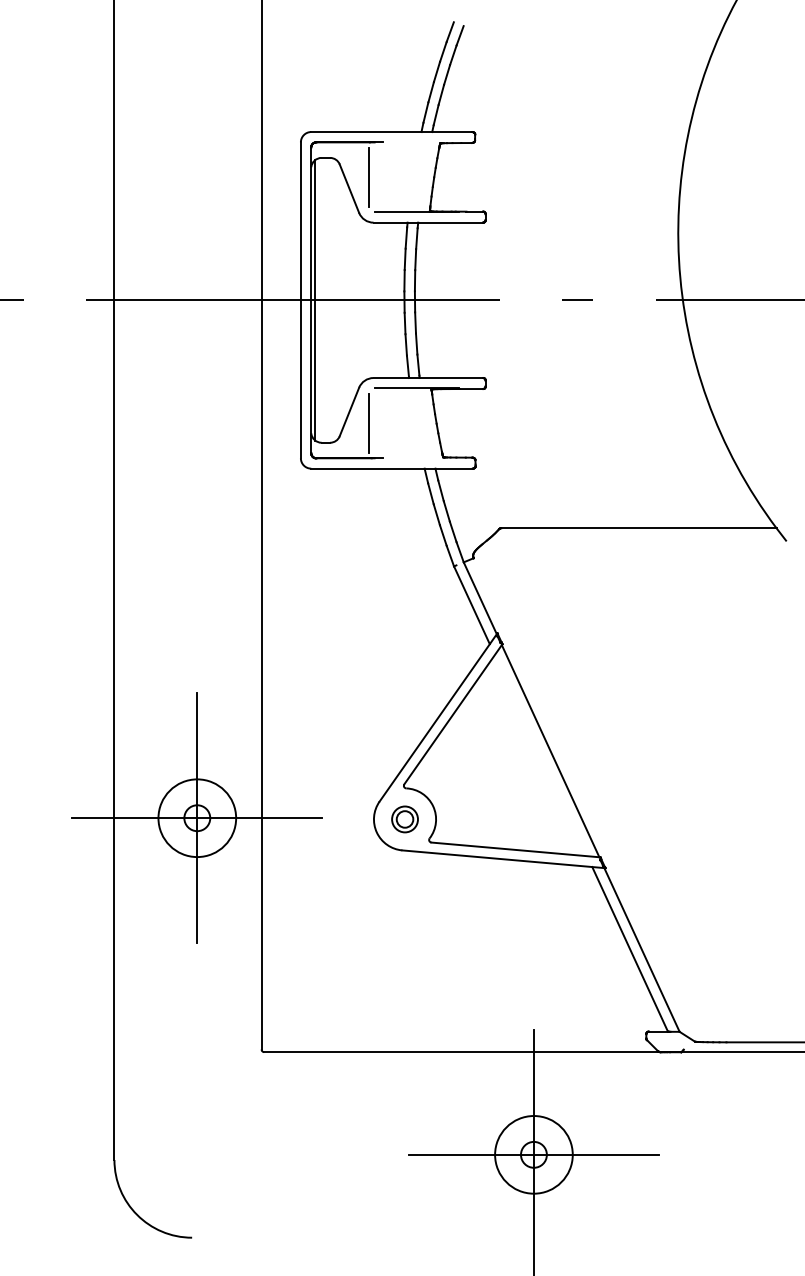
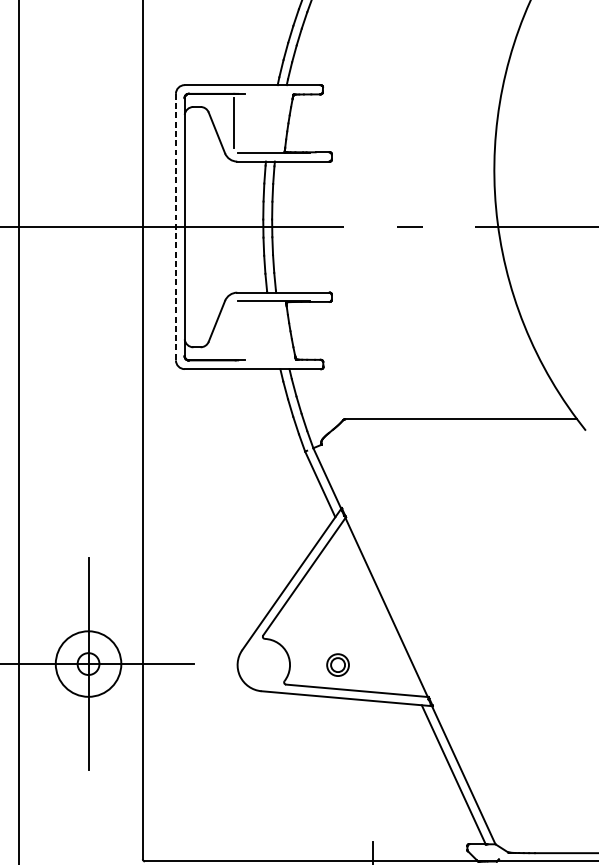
line: (300, 300) -> (175, 227), solid -> dashed
line: (315, 300) -> (188, 227), removed
line: (369, 423) -> (233, 331), removed
part: (404, 819) -> (337, 665), moved

